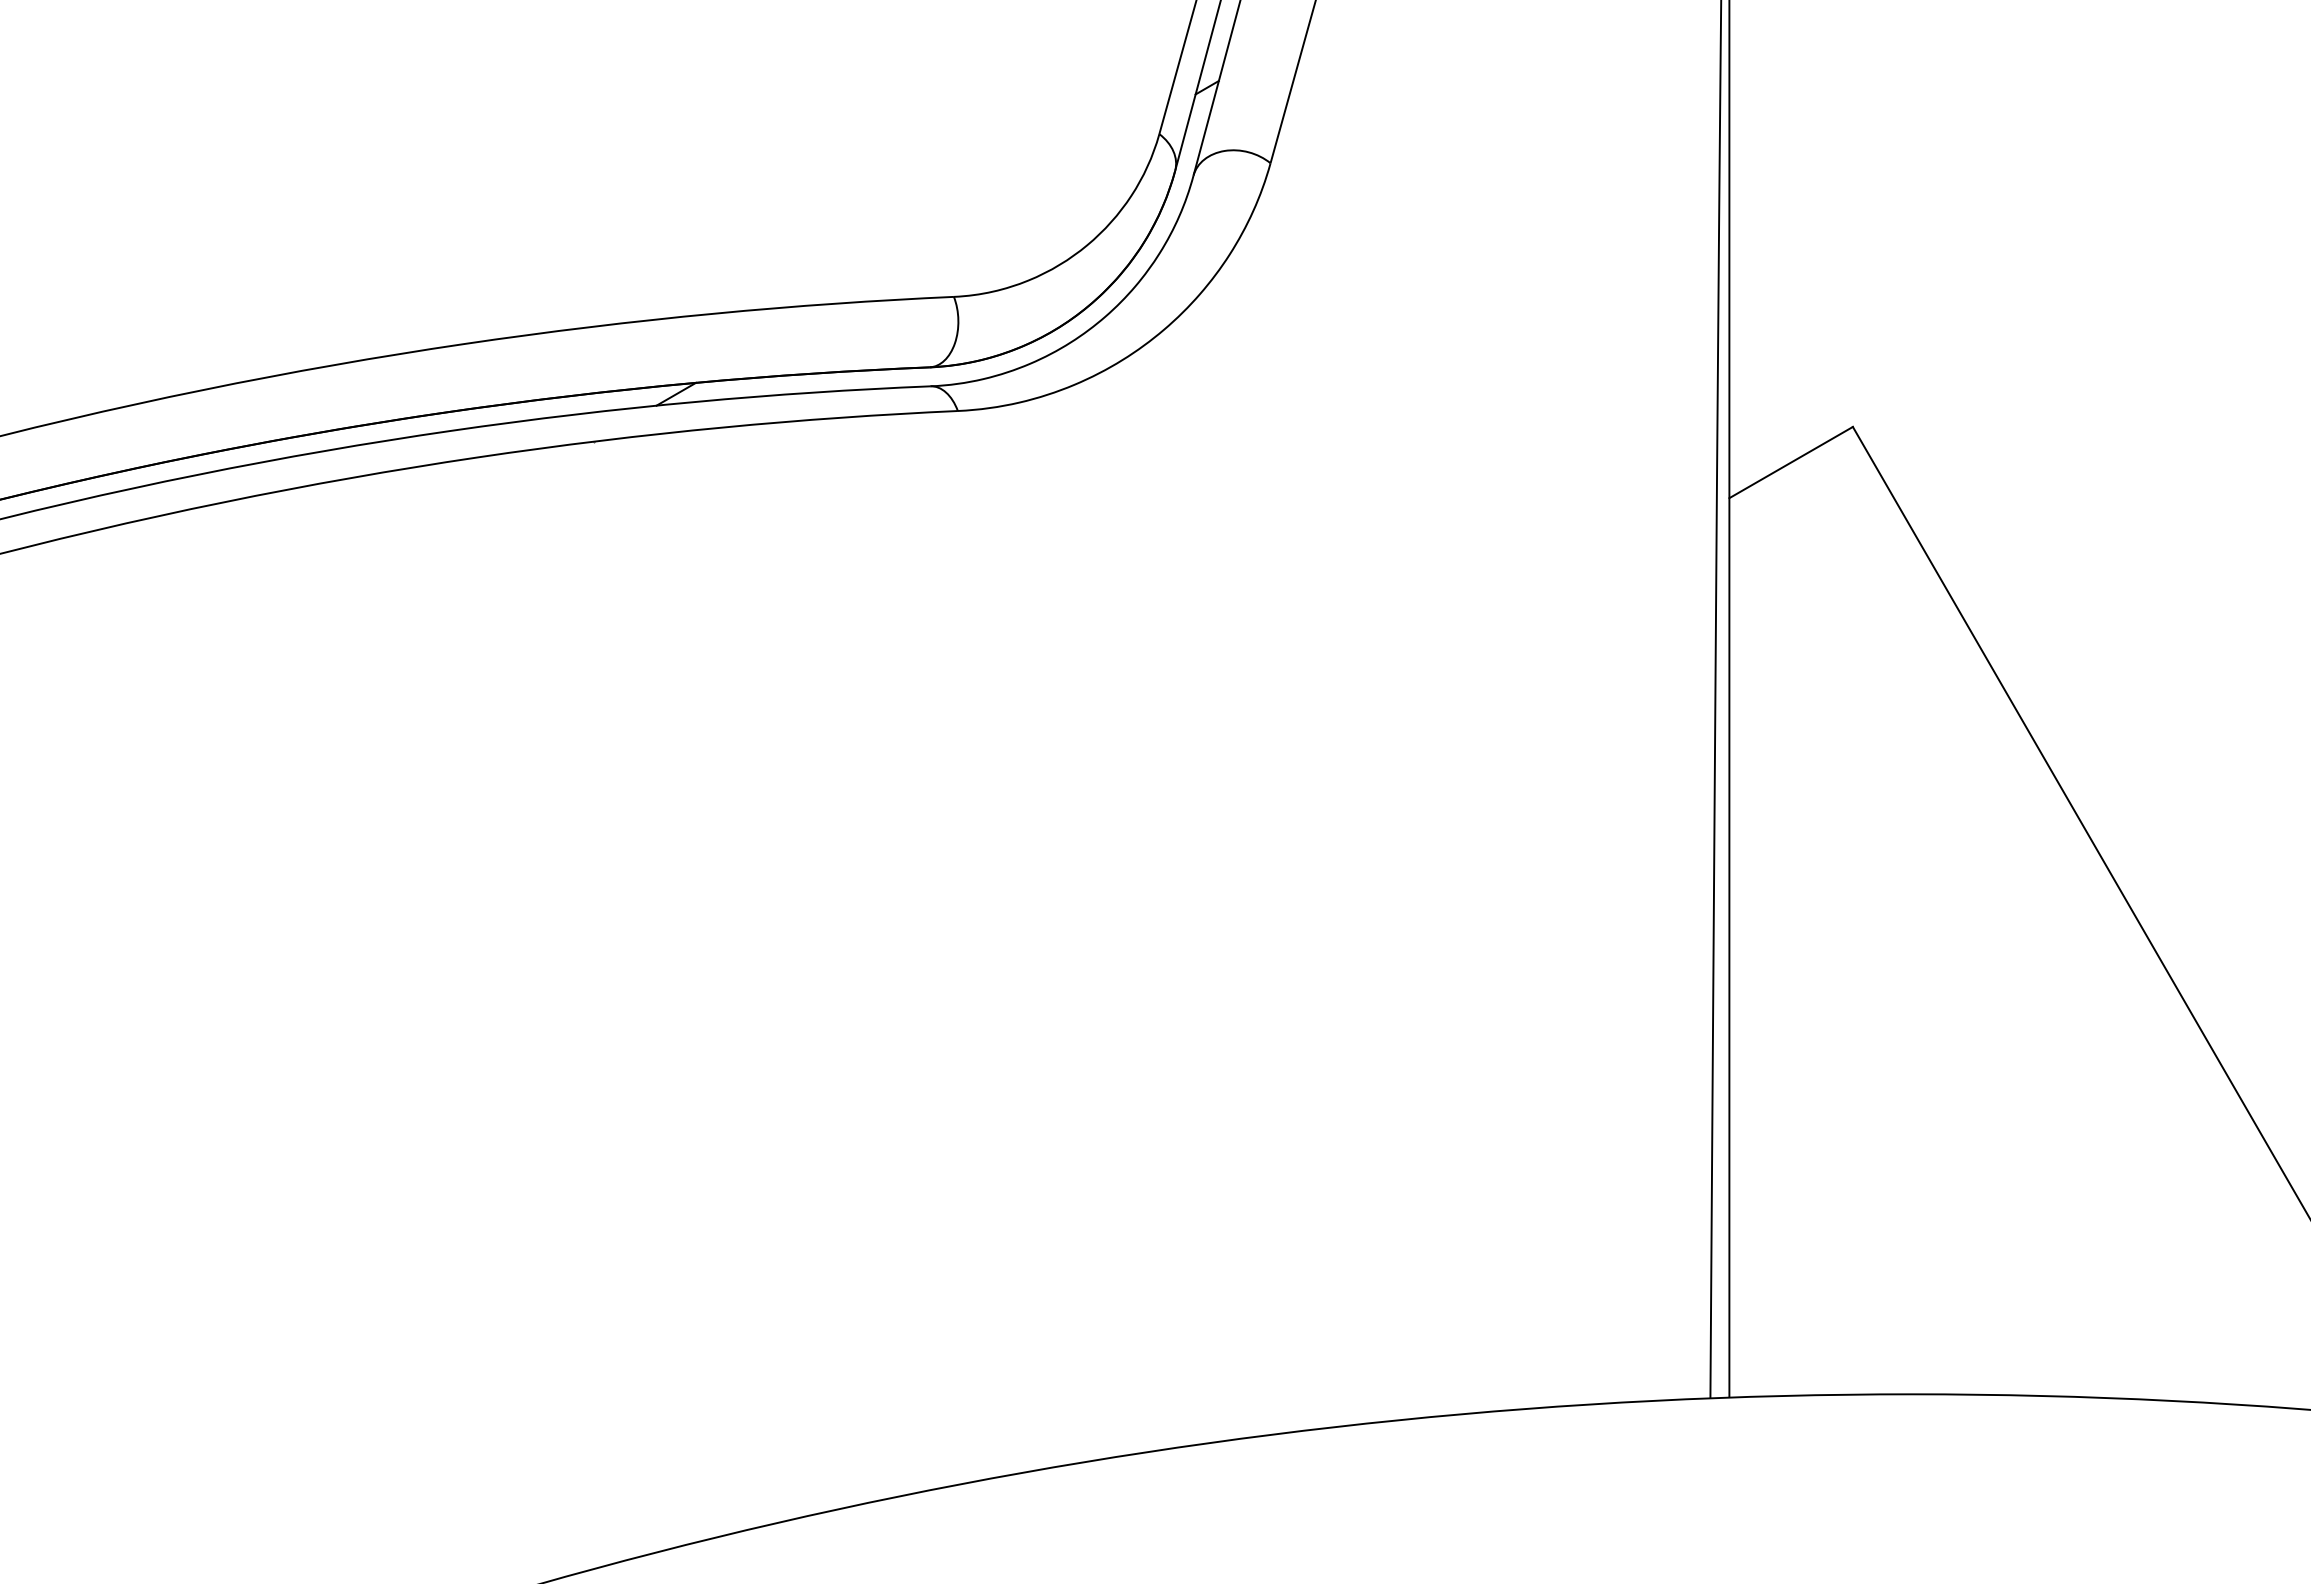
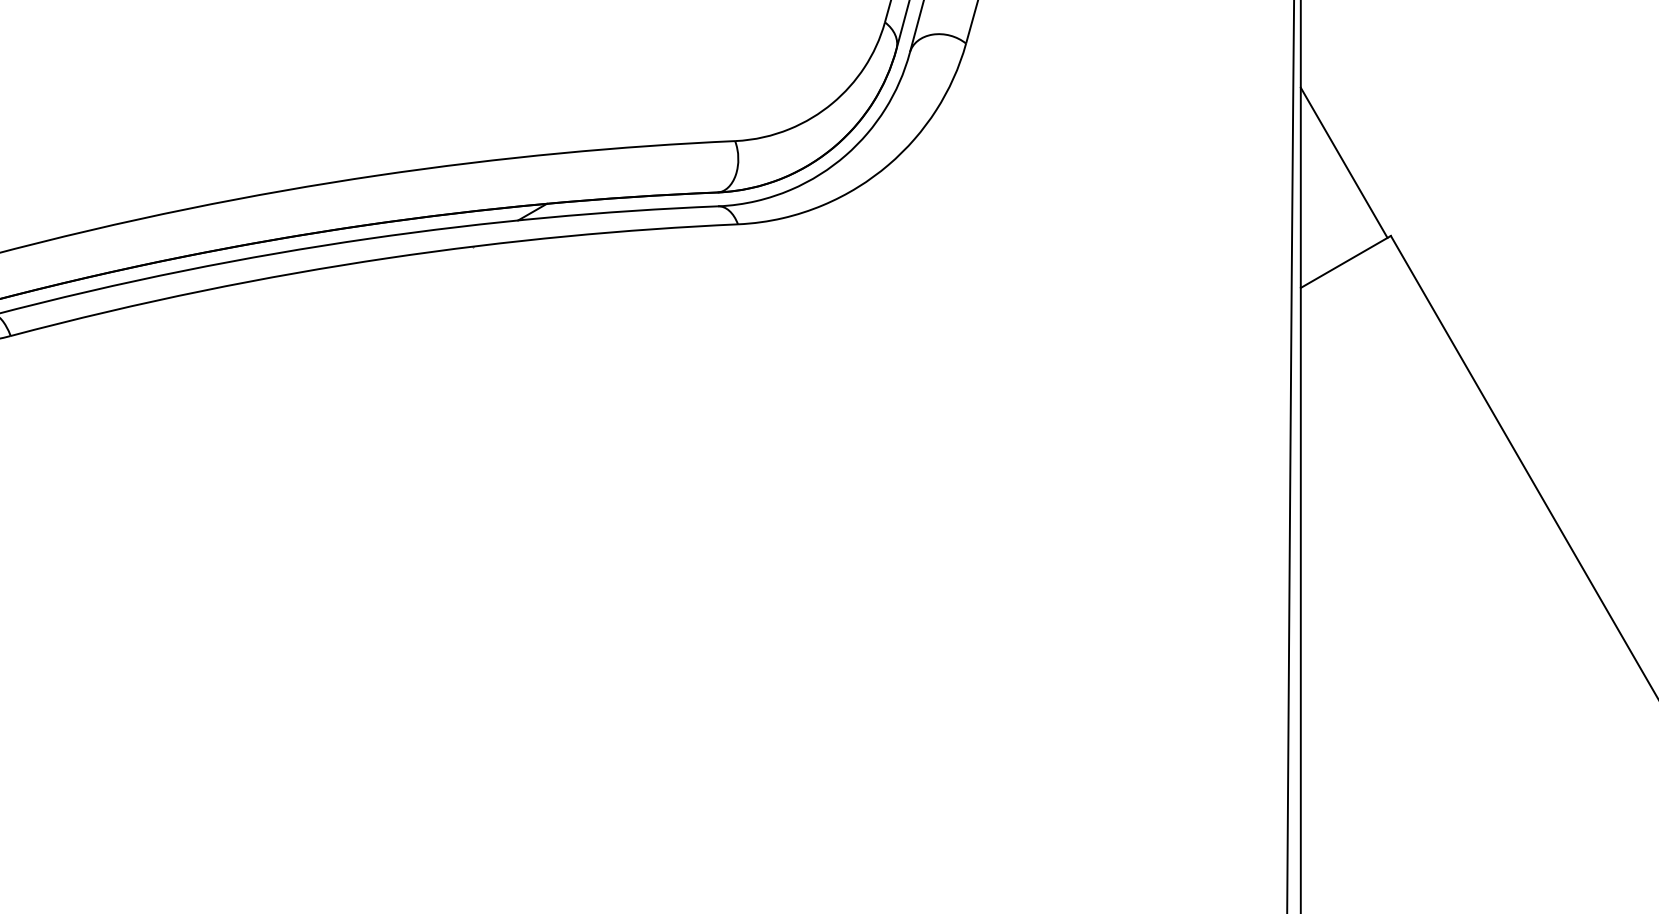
line: (1788, 326) -> (1343, 162), added

